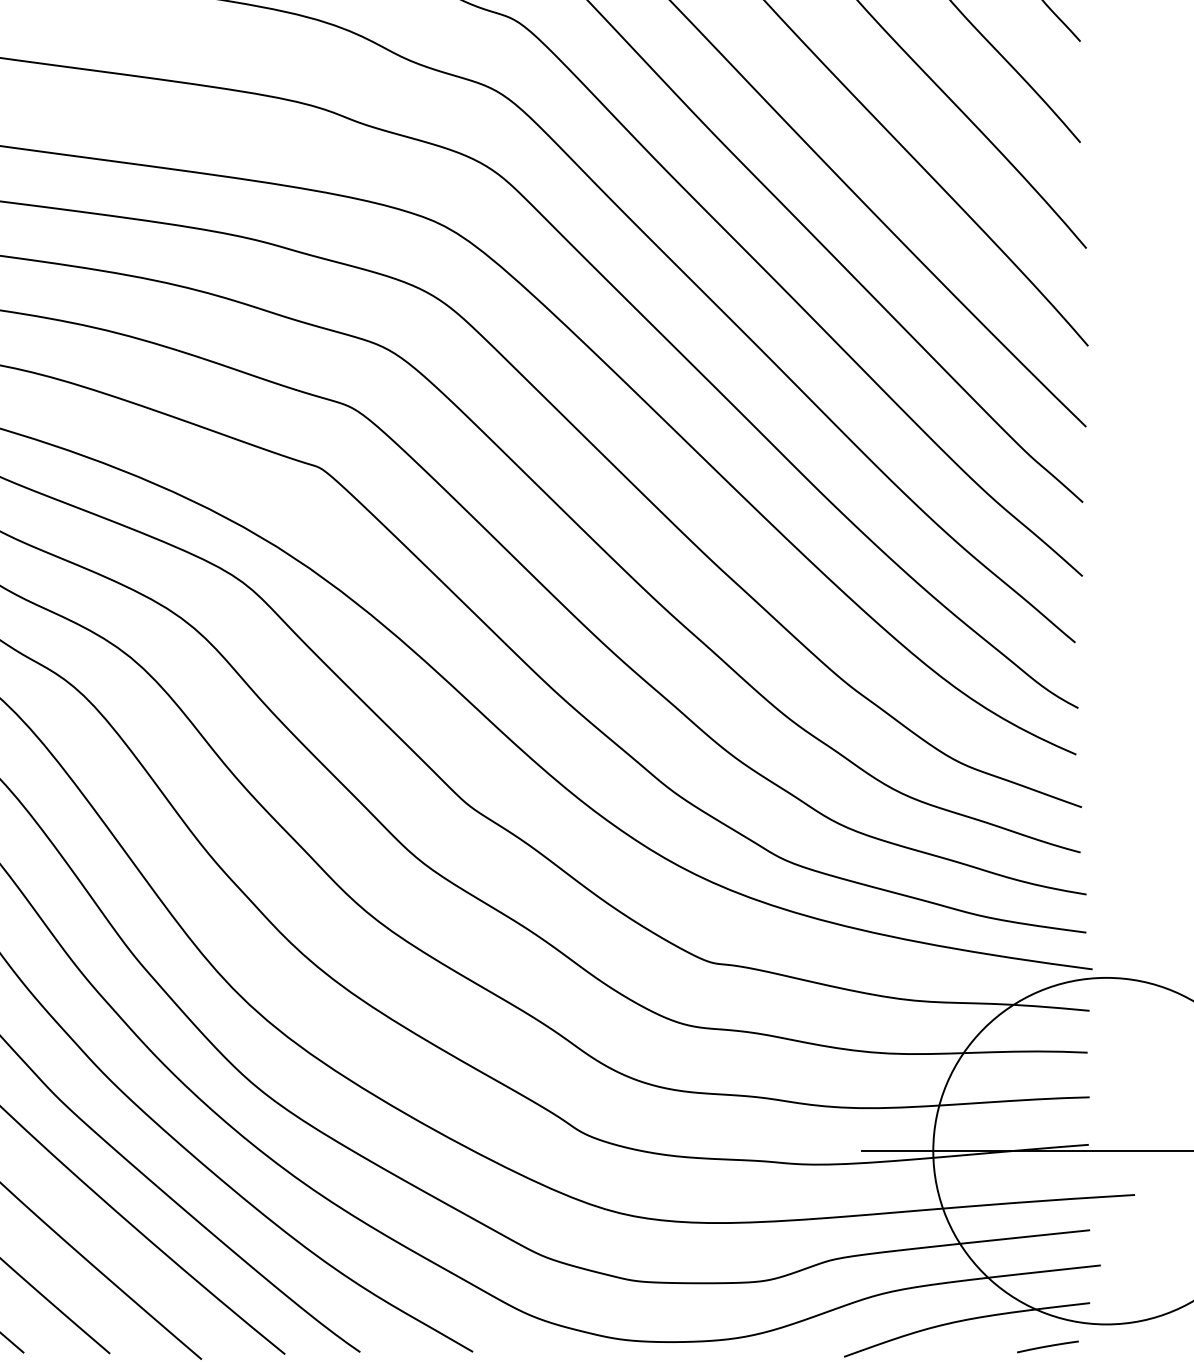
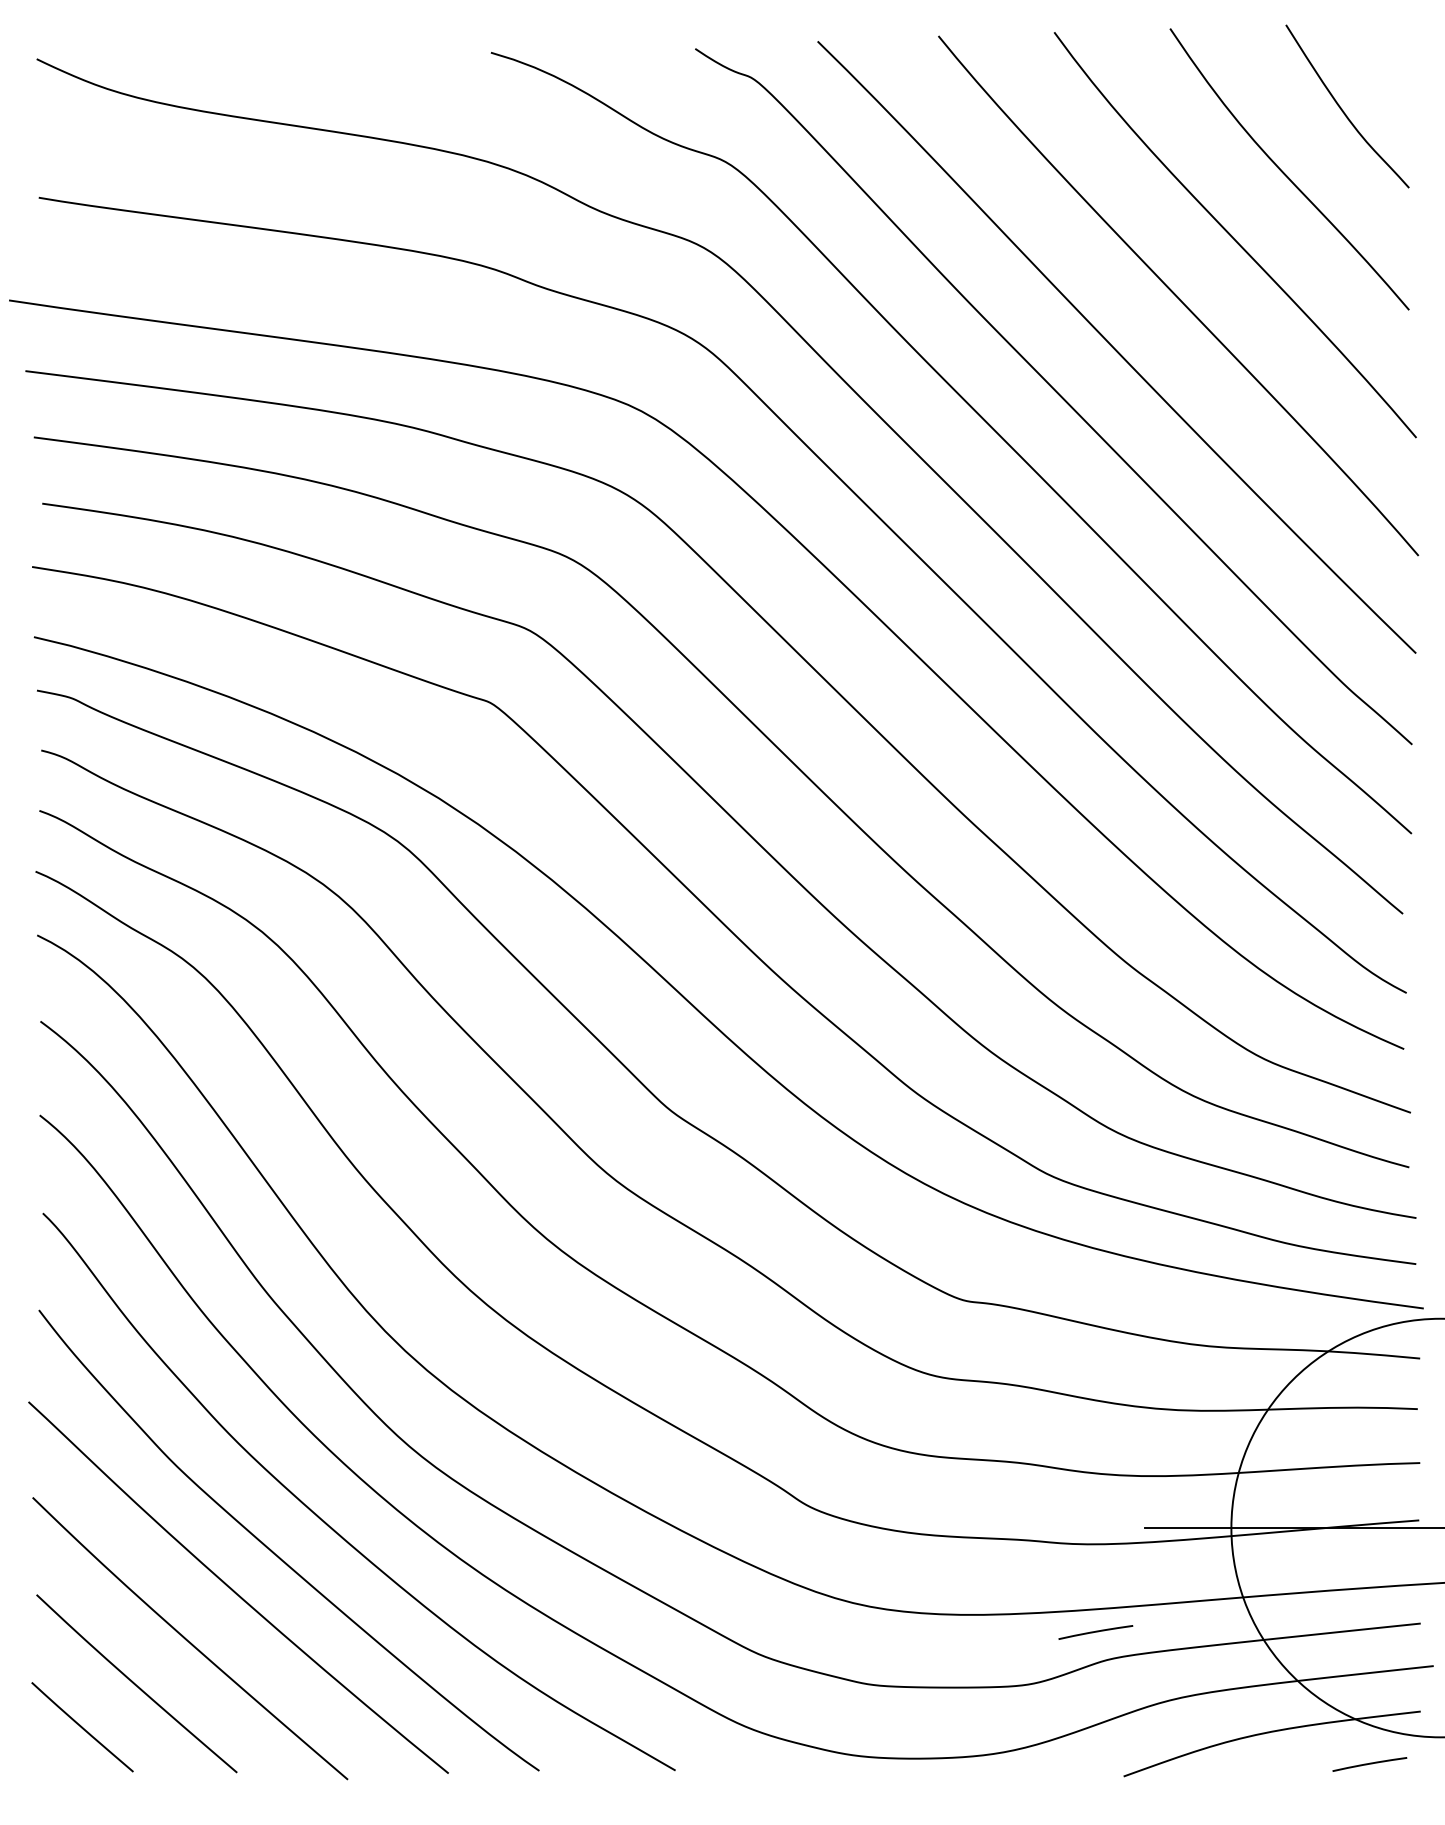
line: (820, 1237) -> (1095, 1632), added

